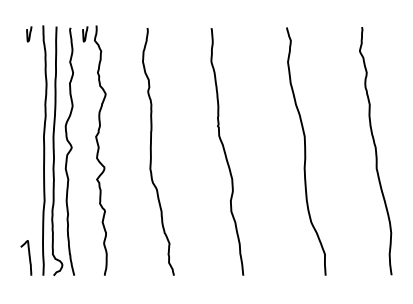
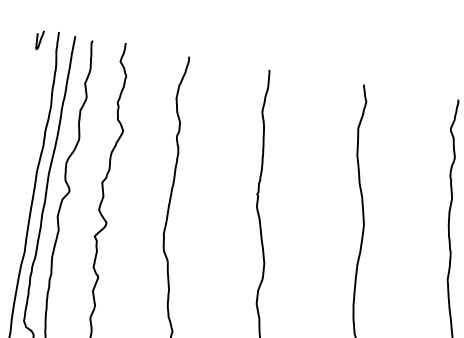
curve: (85, 34) -> (110, 52), removed

